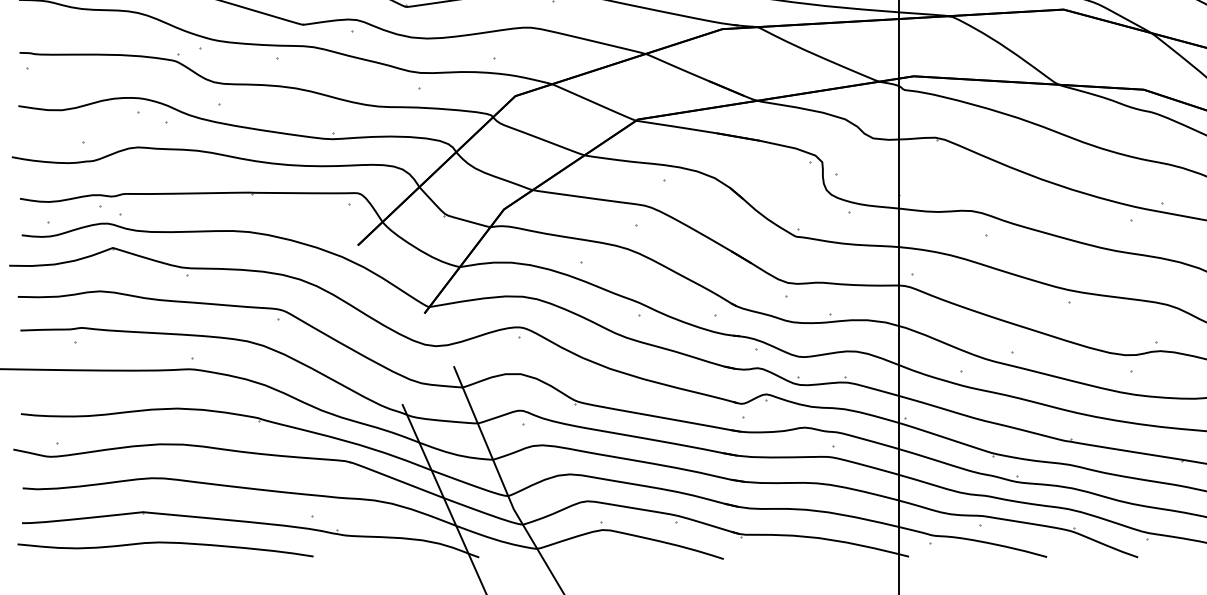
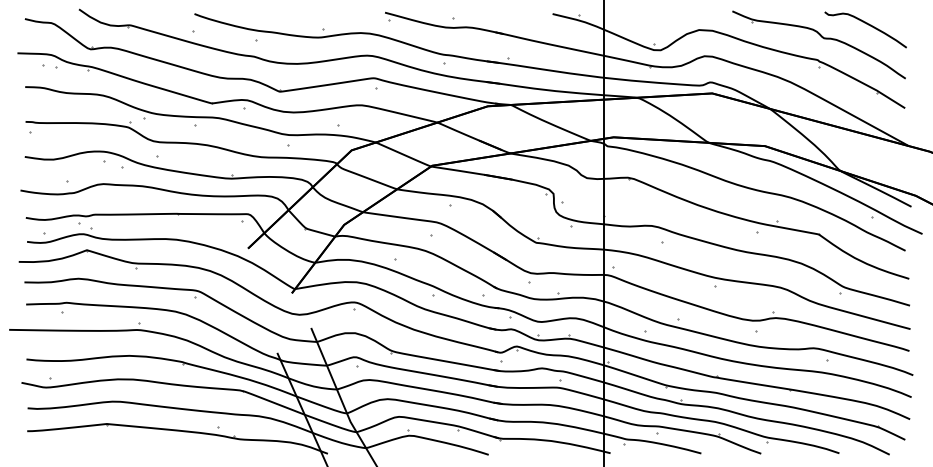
curve: (165, 543) -> (121, 444), removed

